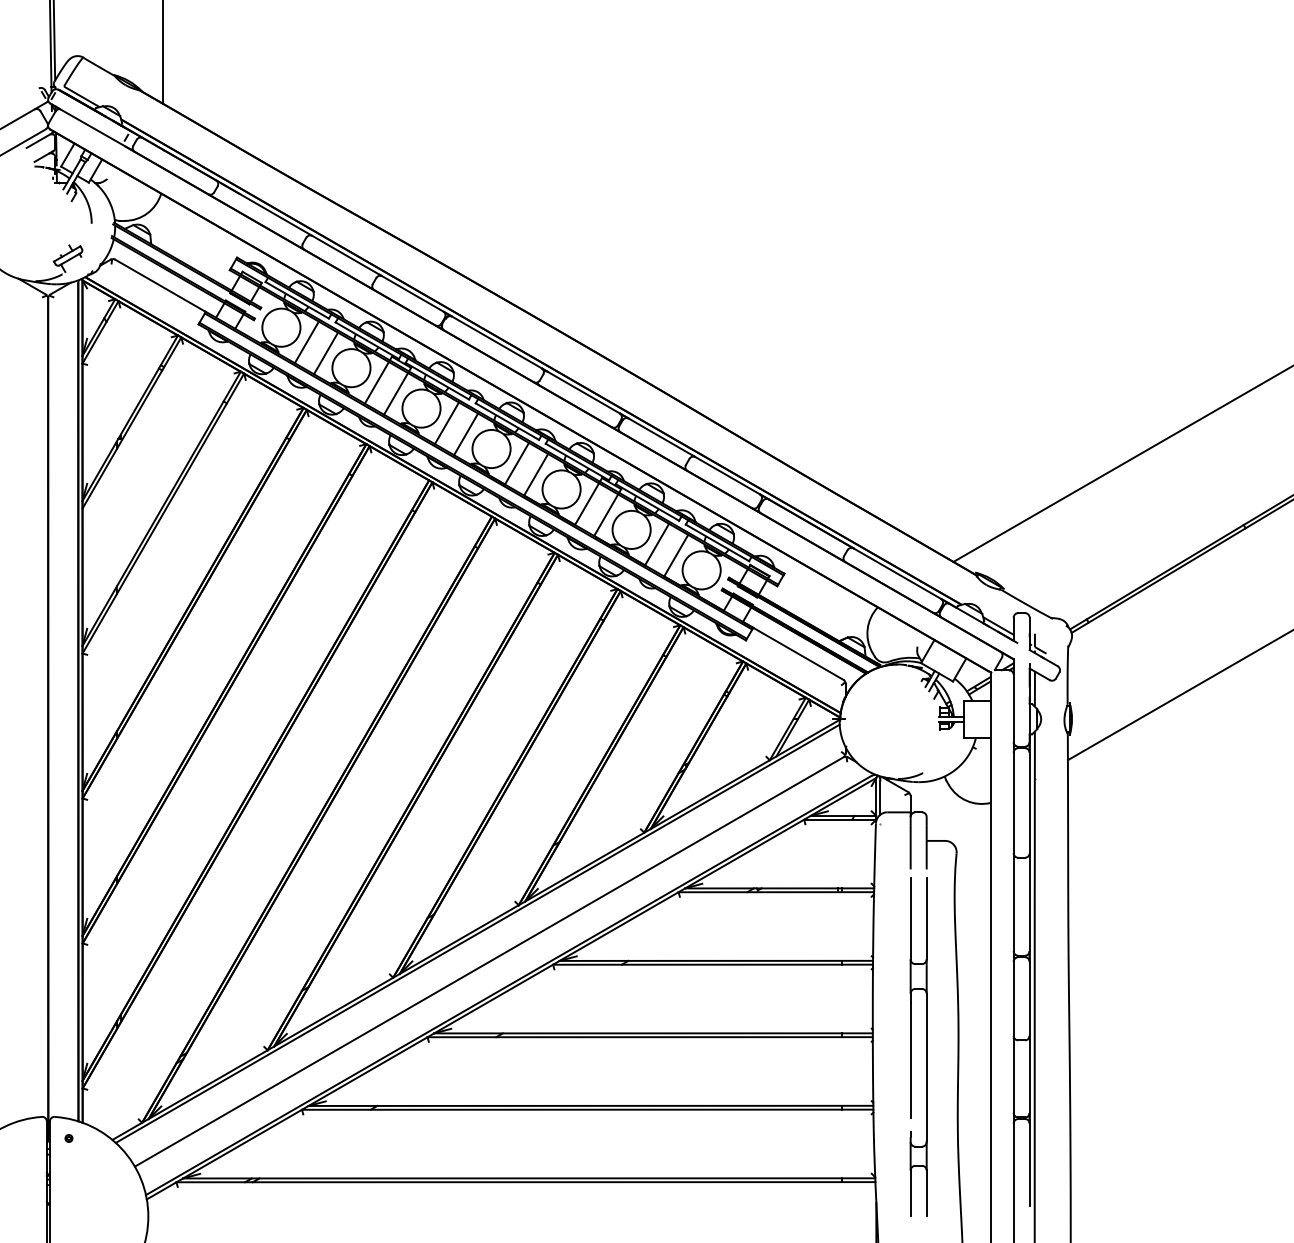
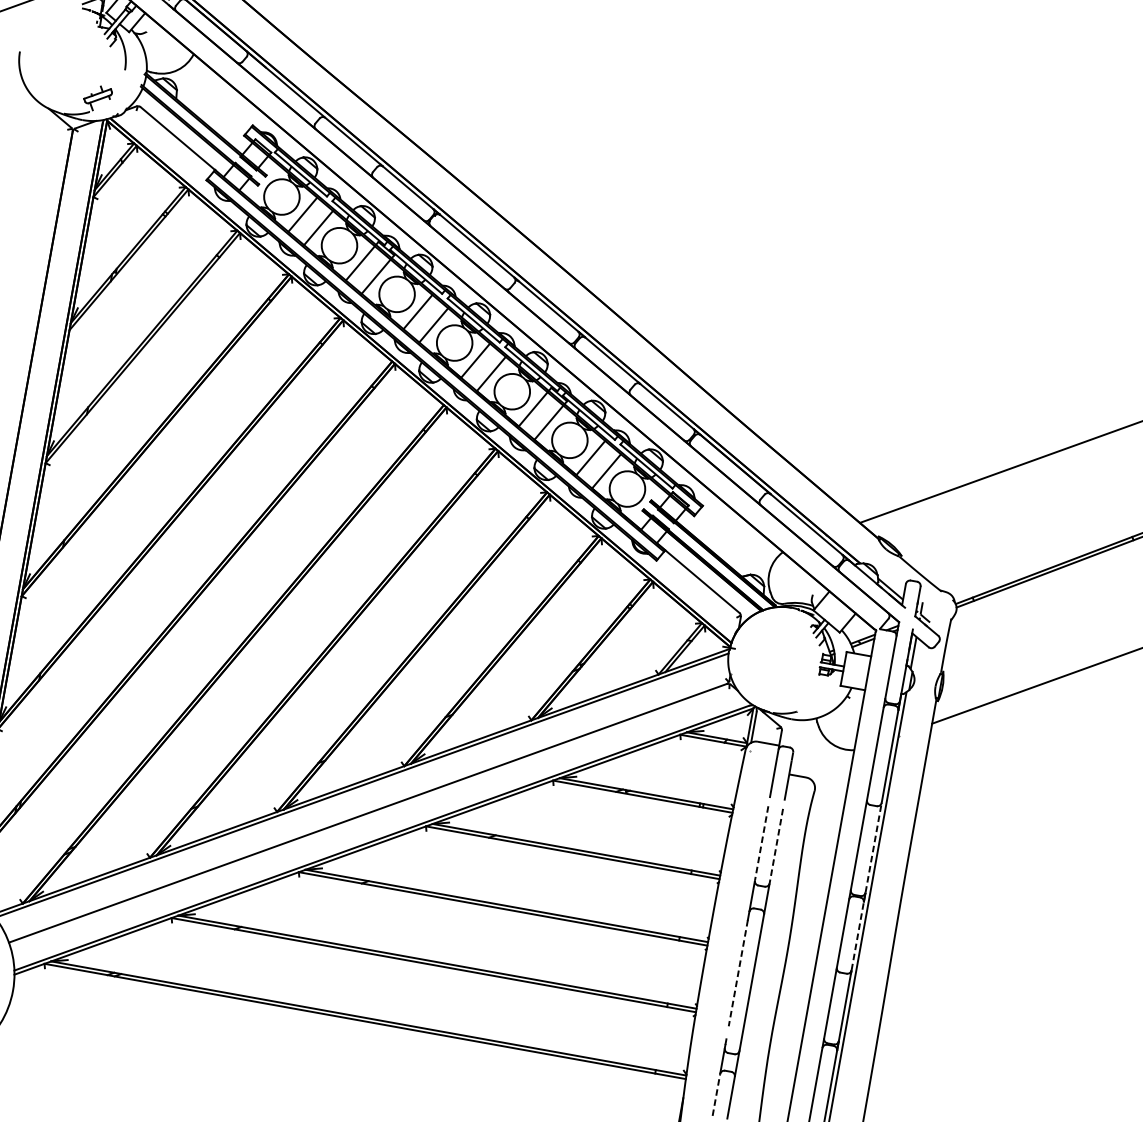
line: (1029, 902) -> (873, 847), solid -> dashed
line: (910, 918) -> (761, 842), solid -> dashed
line: (926, 918) -> (776, 845), solid -> dashed
line: (1029, 998) -> (857, 936), solid -> dashed
line: (910, 1060) -> (738, 973), solid -> dashed
line: (910, 1193) -> (716, 1095), solid -> dashed

